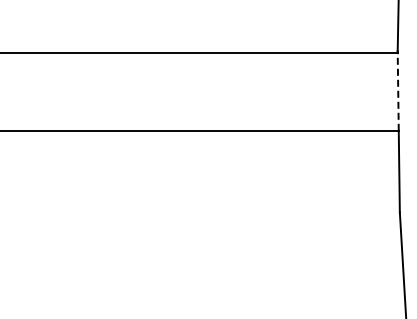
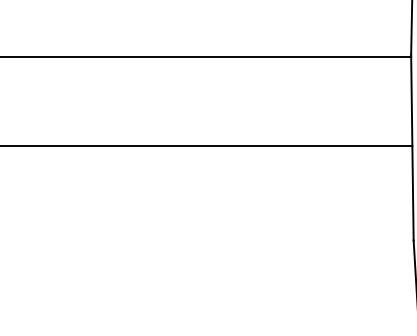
line: (398, 92) -> (412, 102), dashed -> solid

